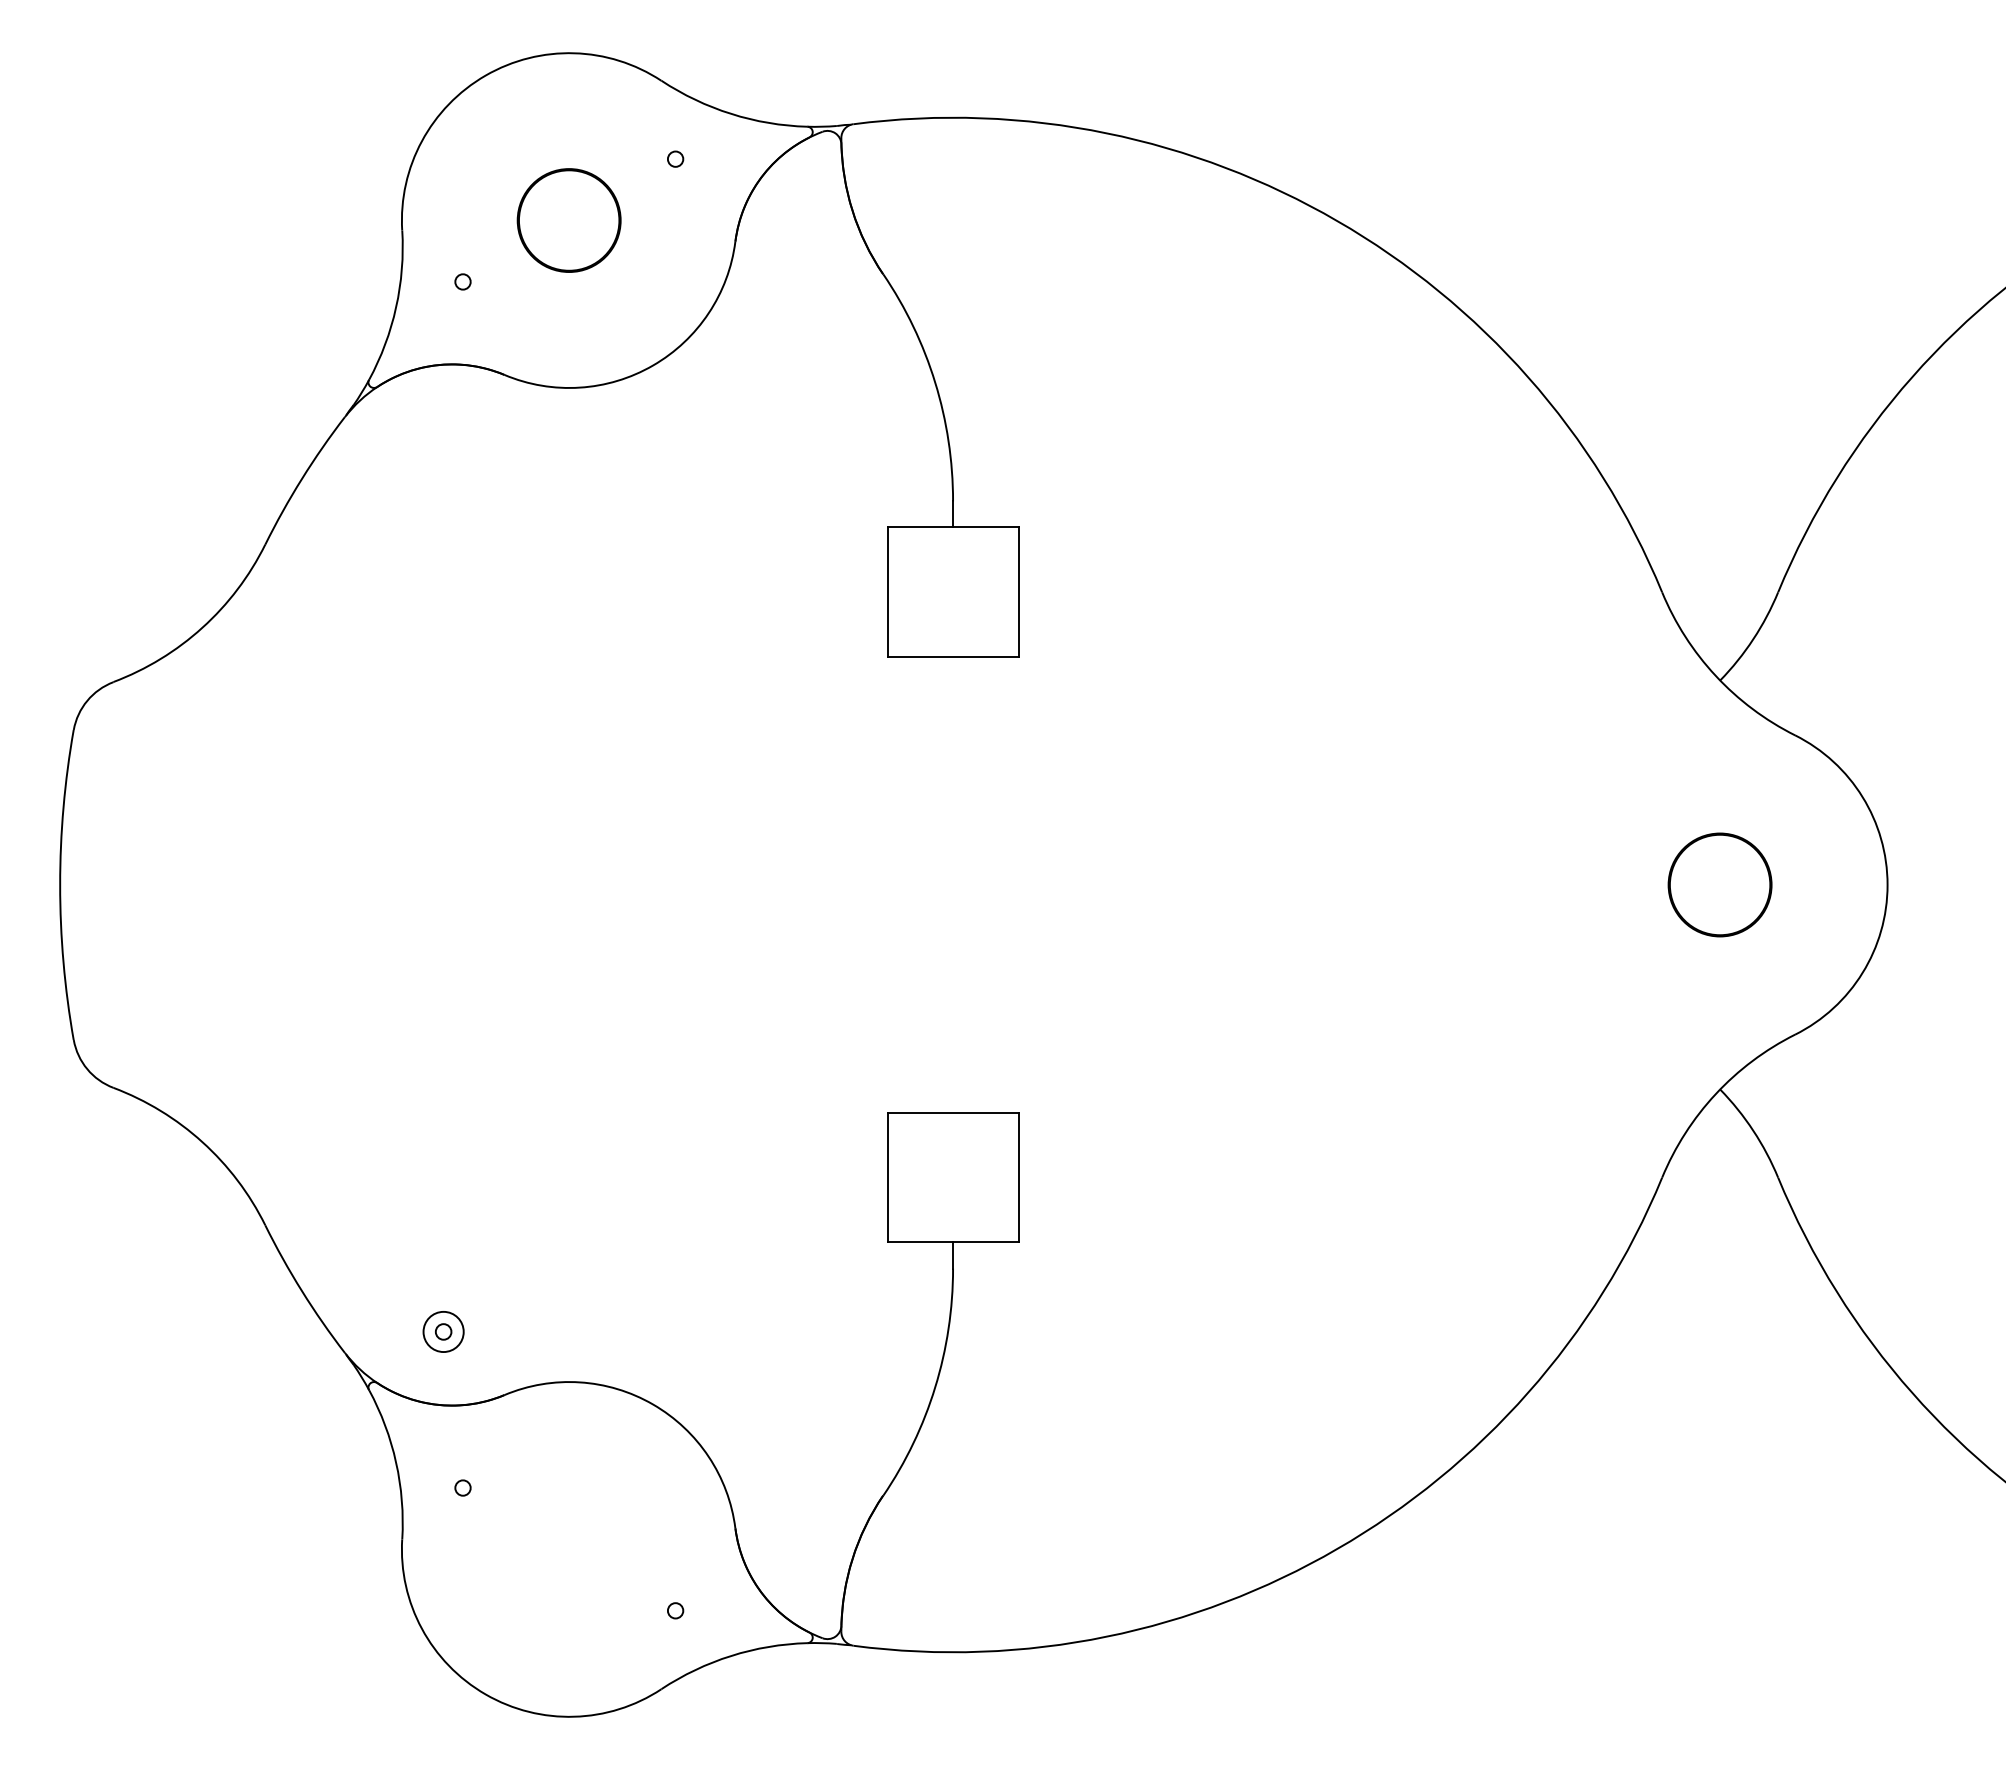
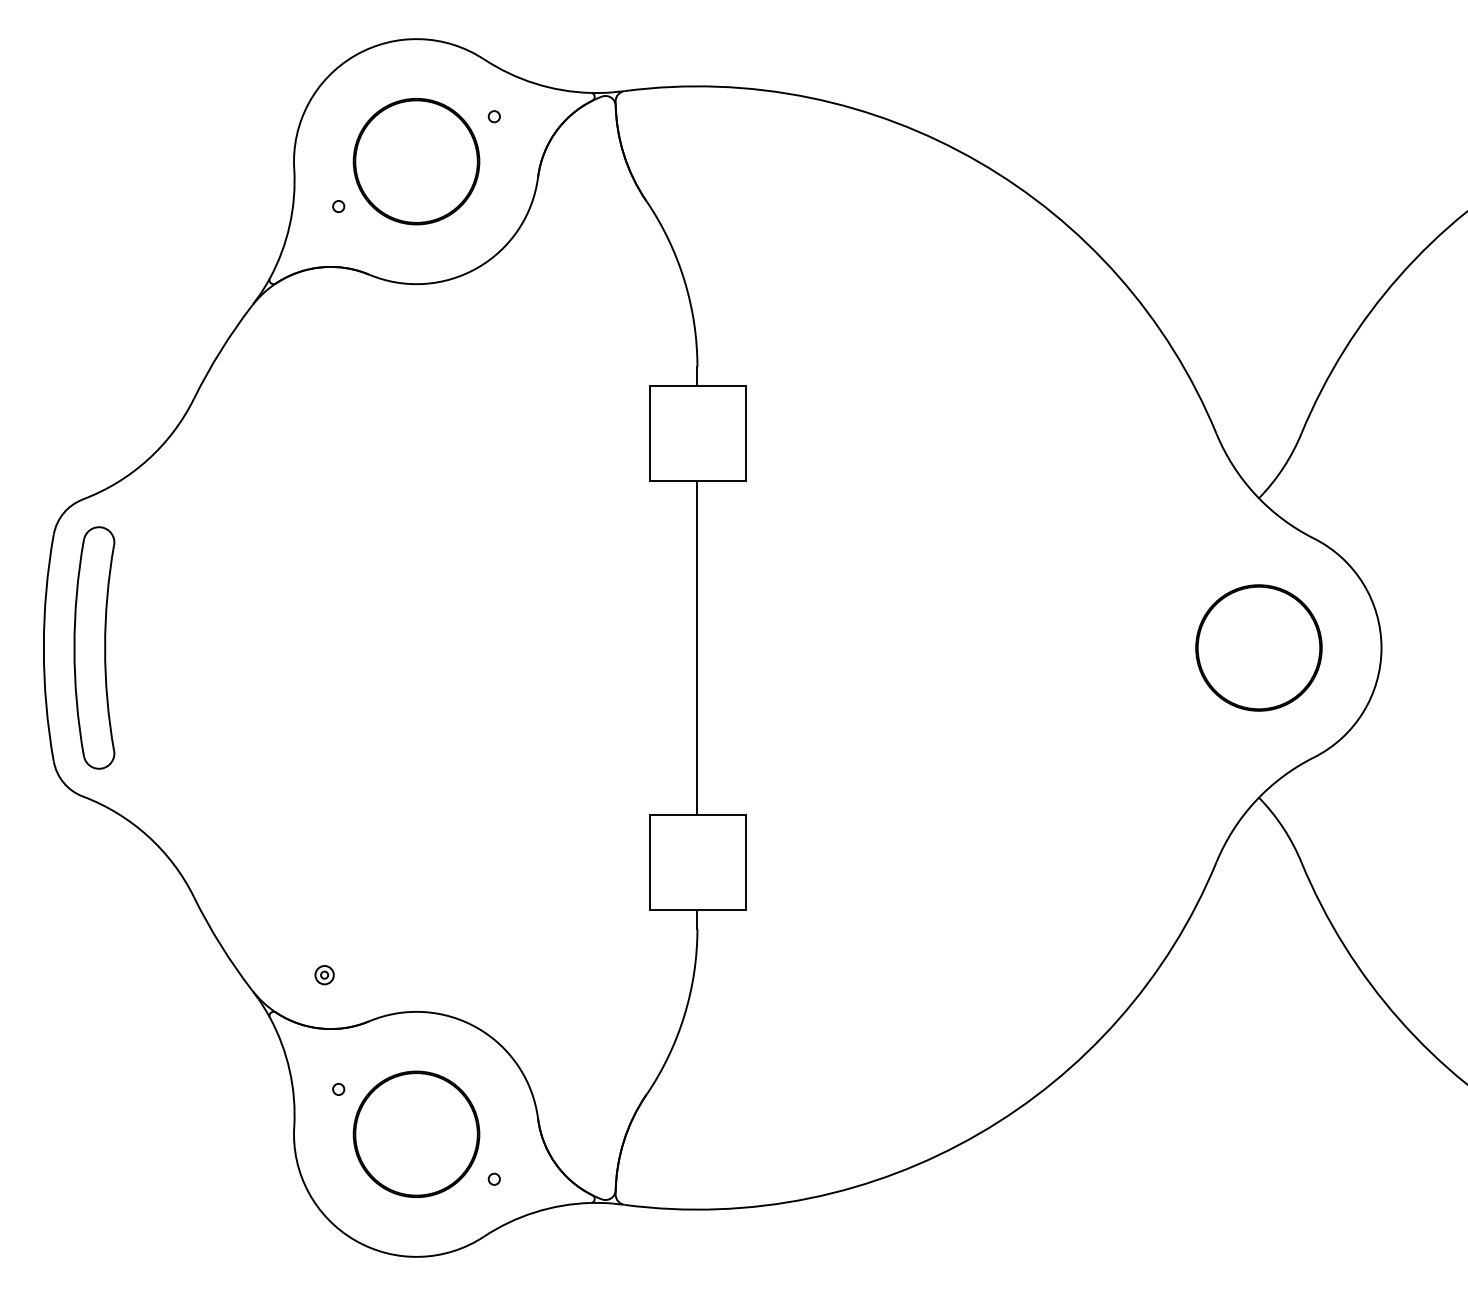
part: (568, 220) -> (415, 161), size x1.67
part: (129, 884) -> (94, 647), added
line: (952, 884) -> (697, 647), added
part: (1719, 884) -> (1258, 647), size x1.67
part: (443, 1331) -> (324, 974), size x0.62
part: (568, 1549) -> (415, 1134), added

